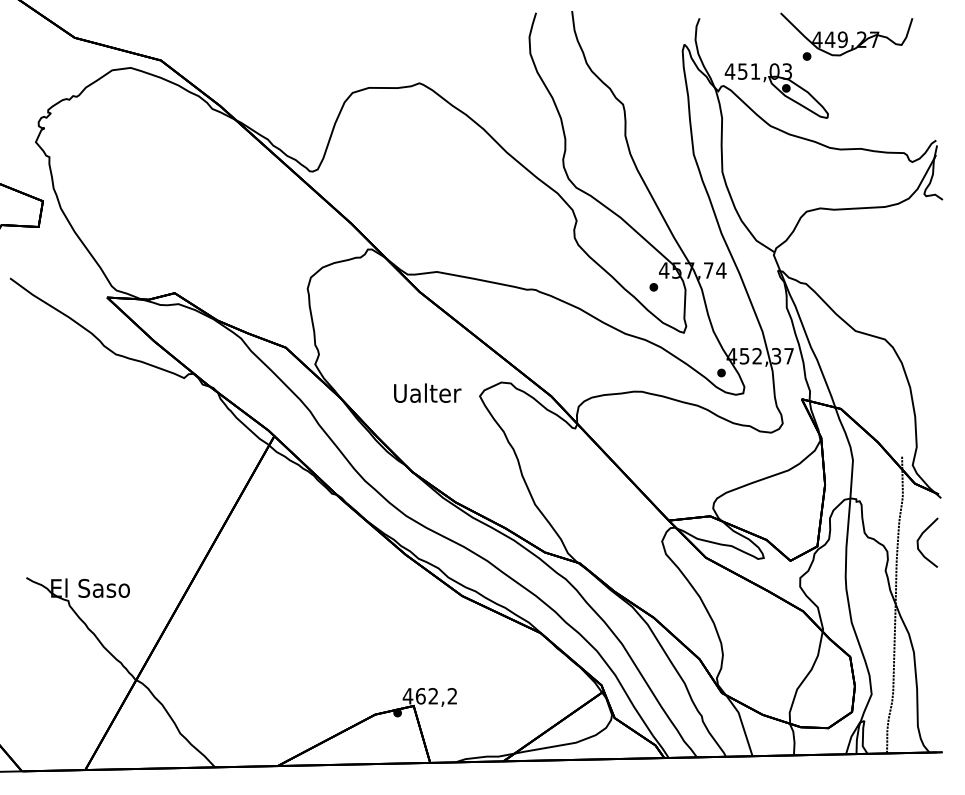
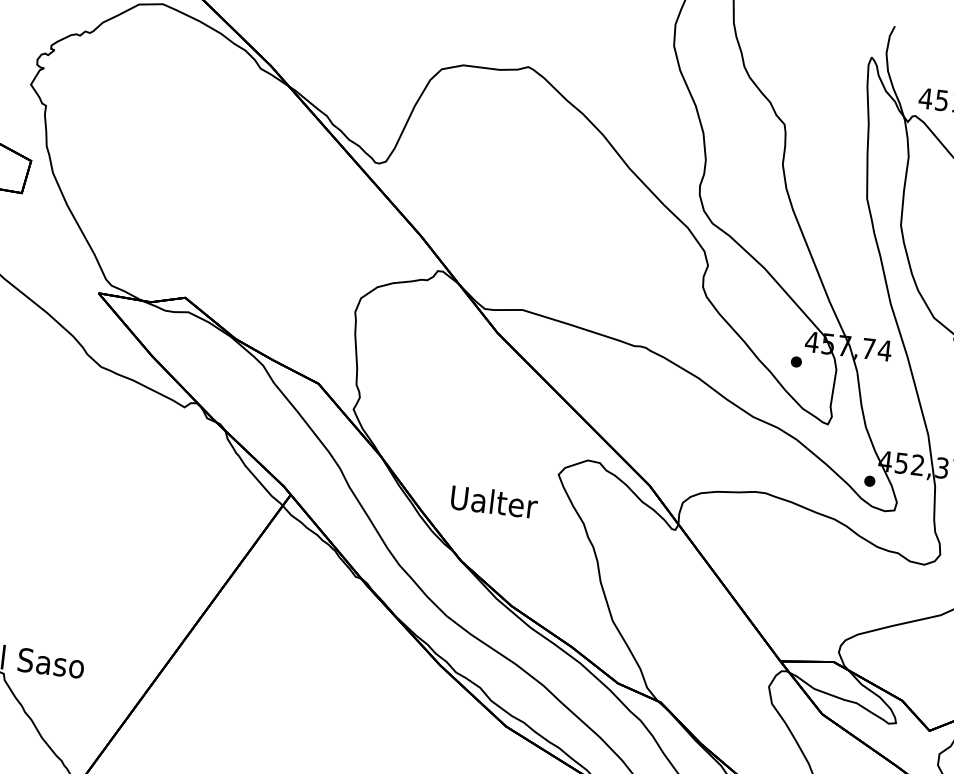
text: (427, 392) -> (494, 501), moved

